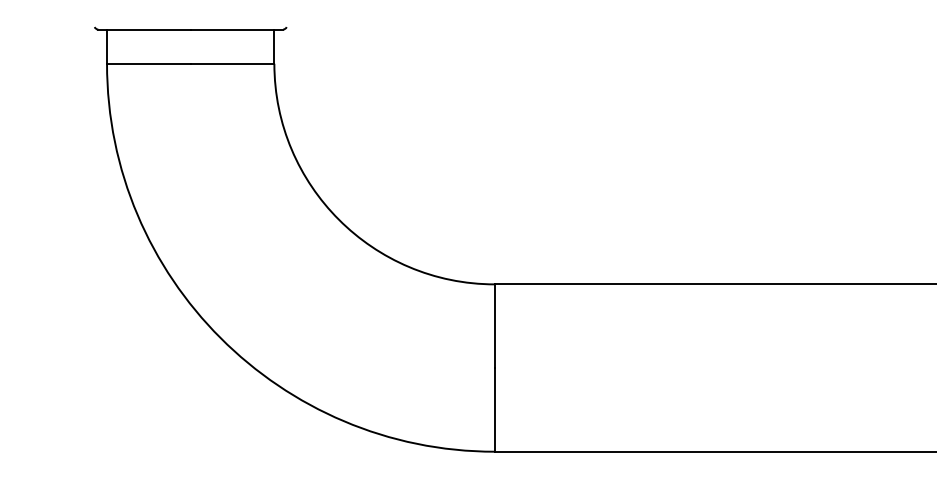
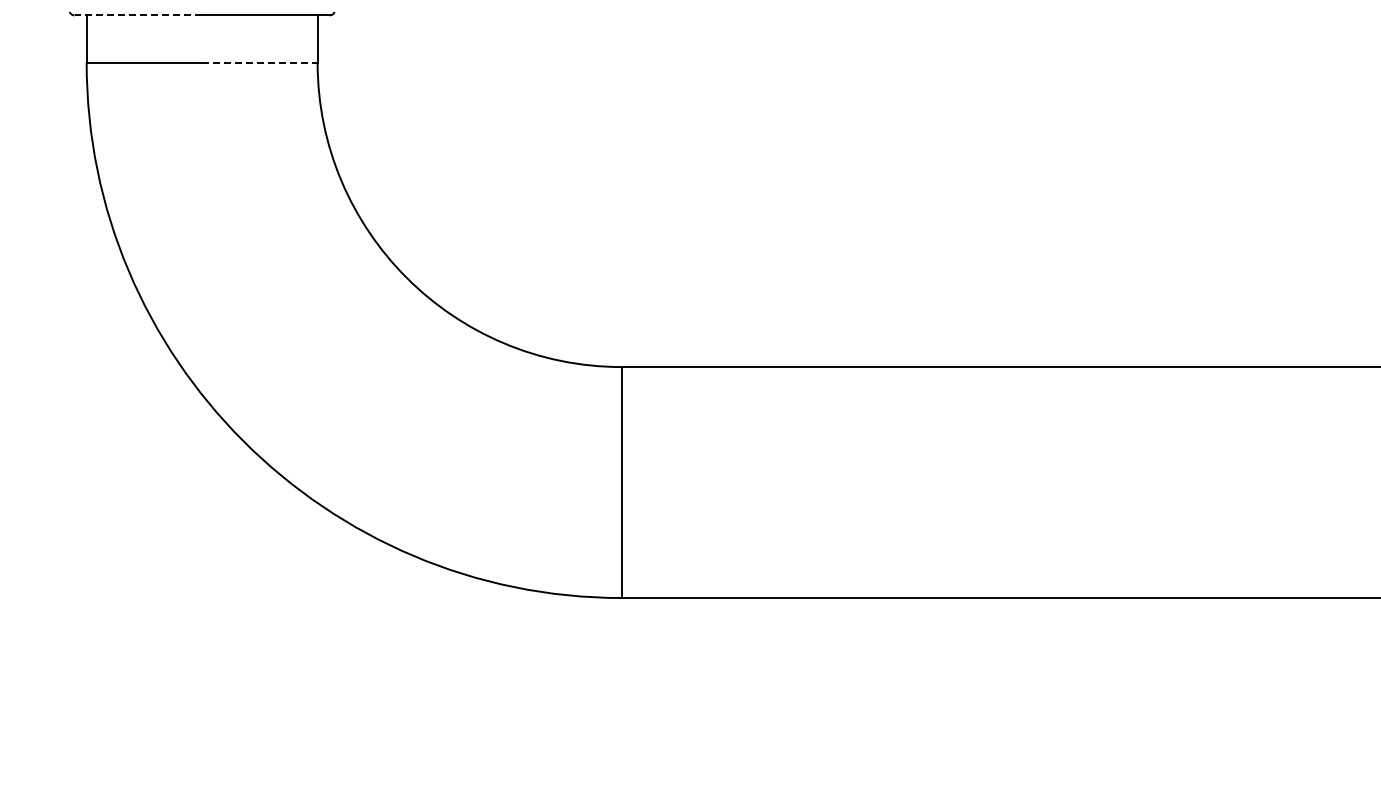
line: (144, 29) -> (138, 15), solid -> dashed
line: (232, 63) -> (259, 62), solid -> dashed

